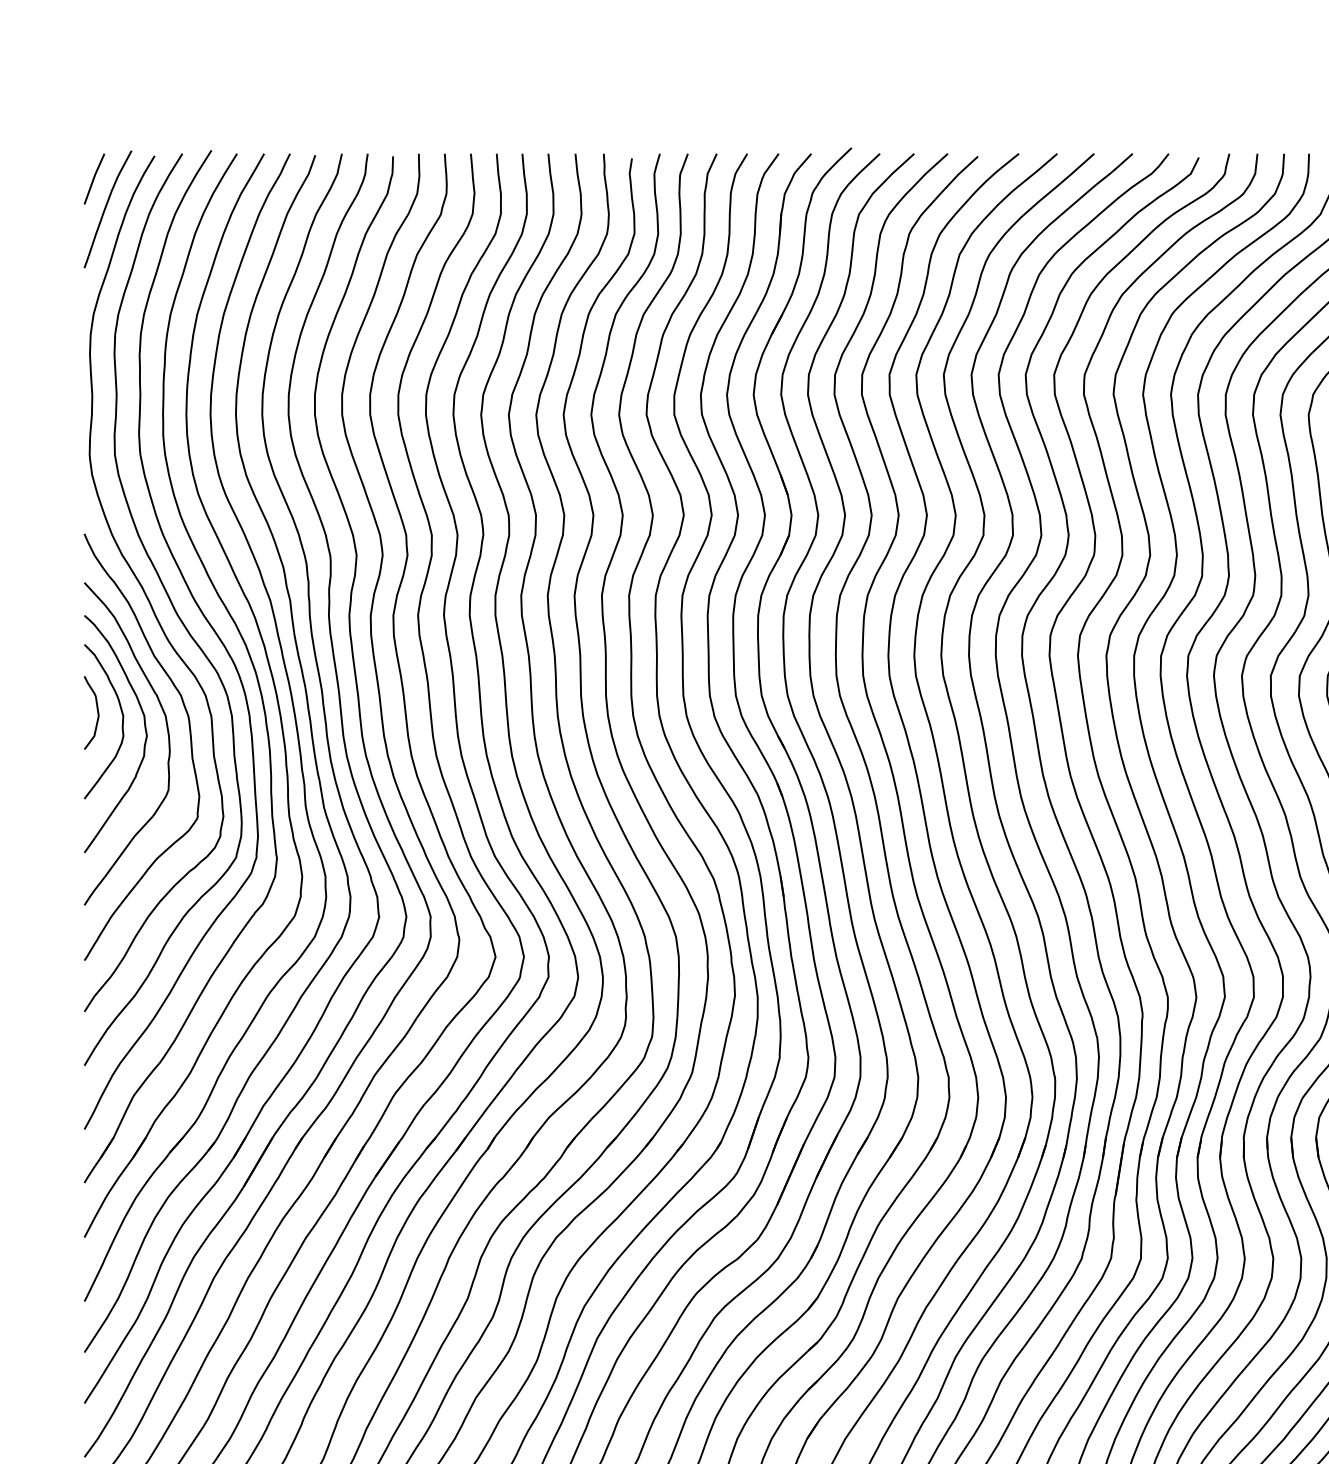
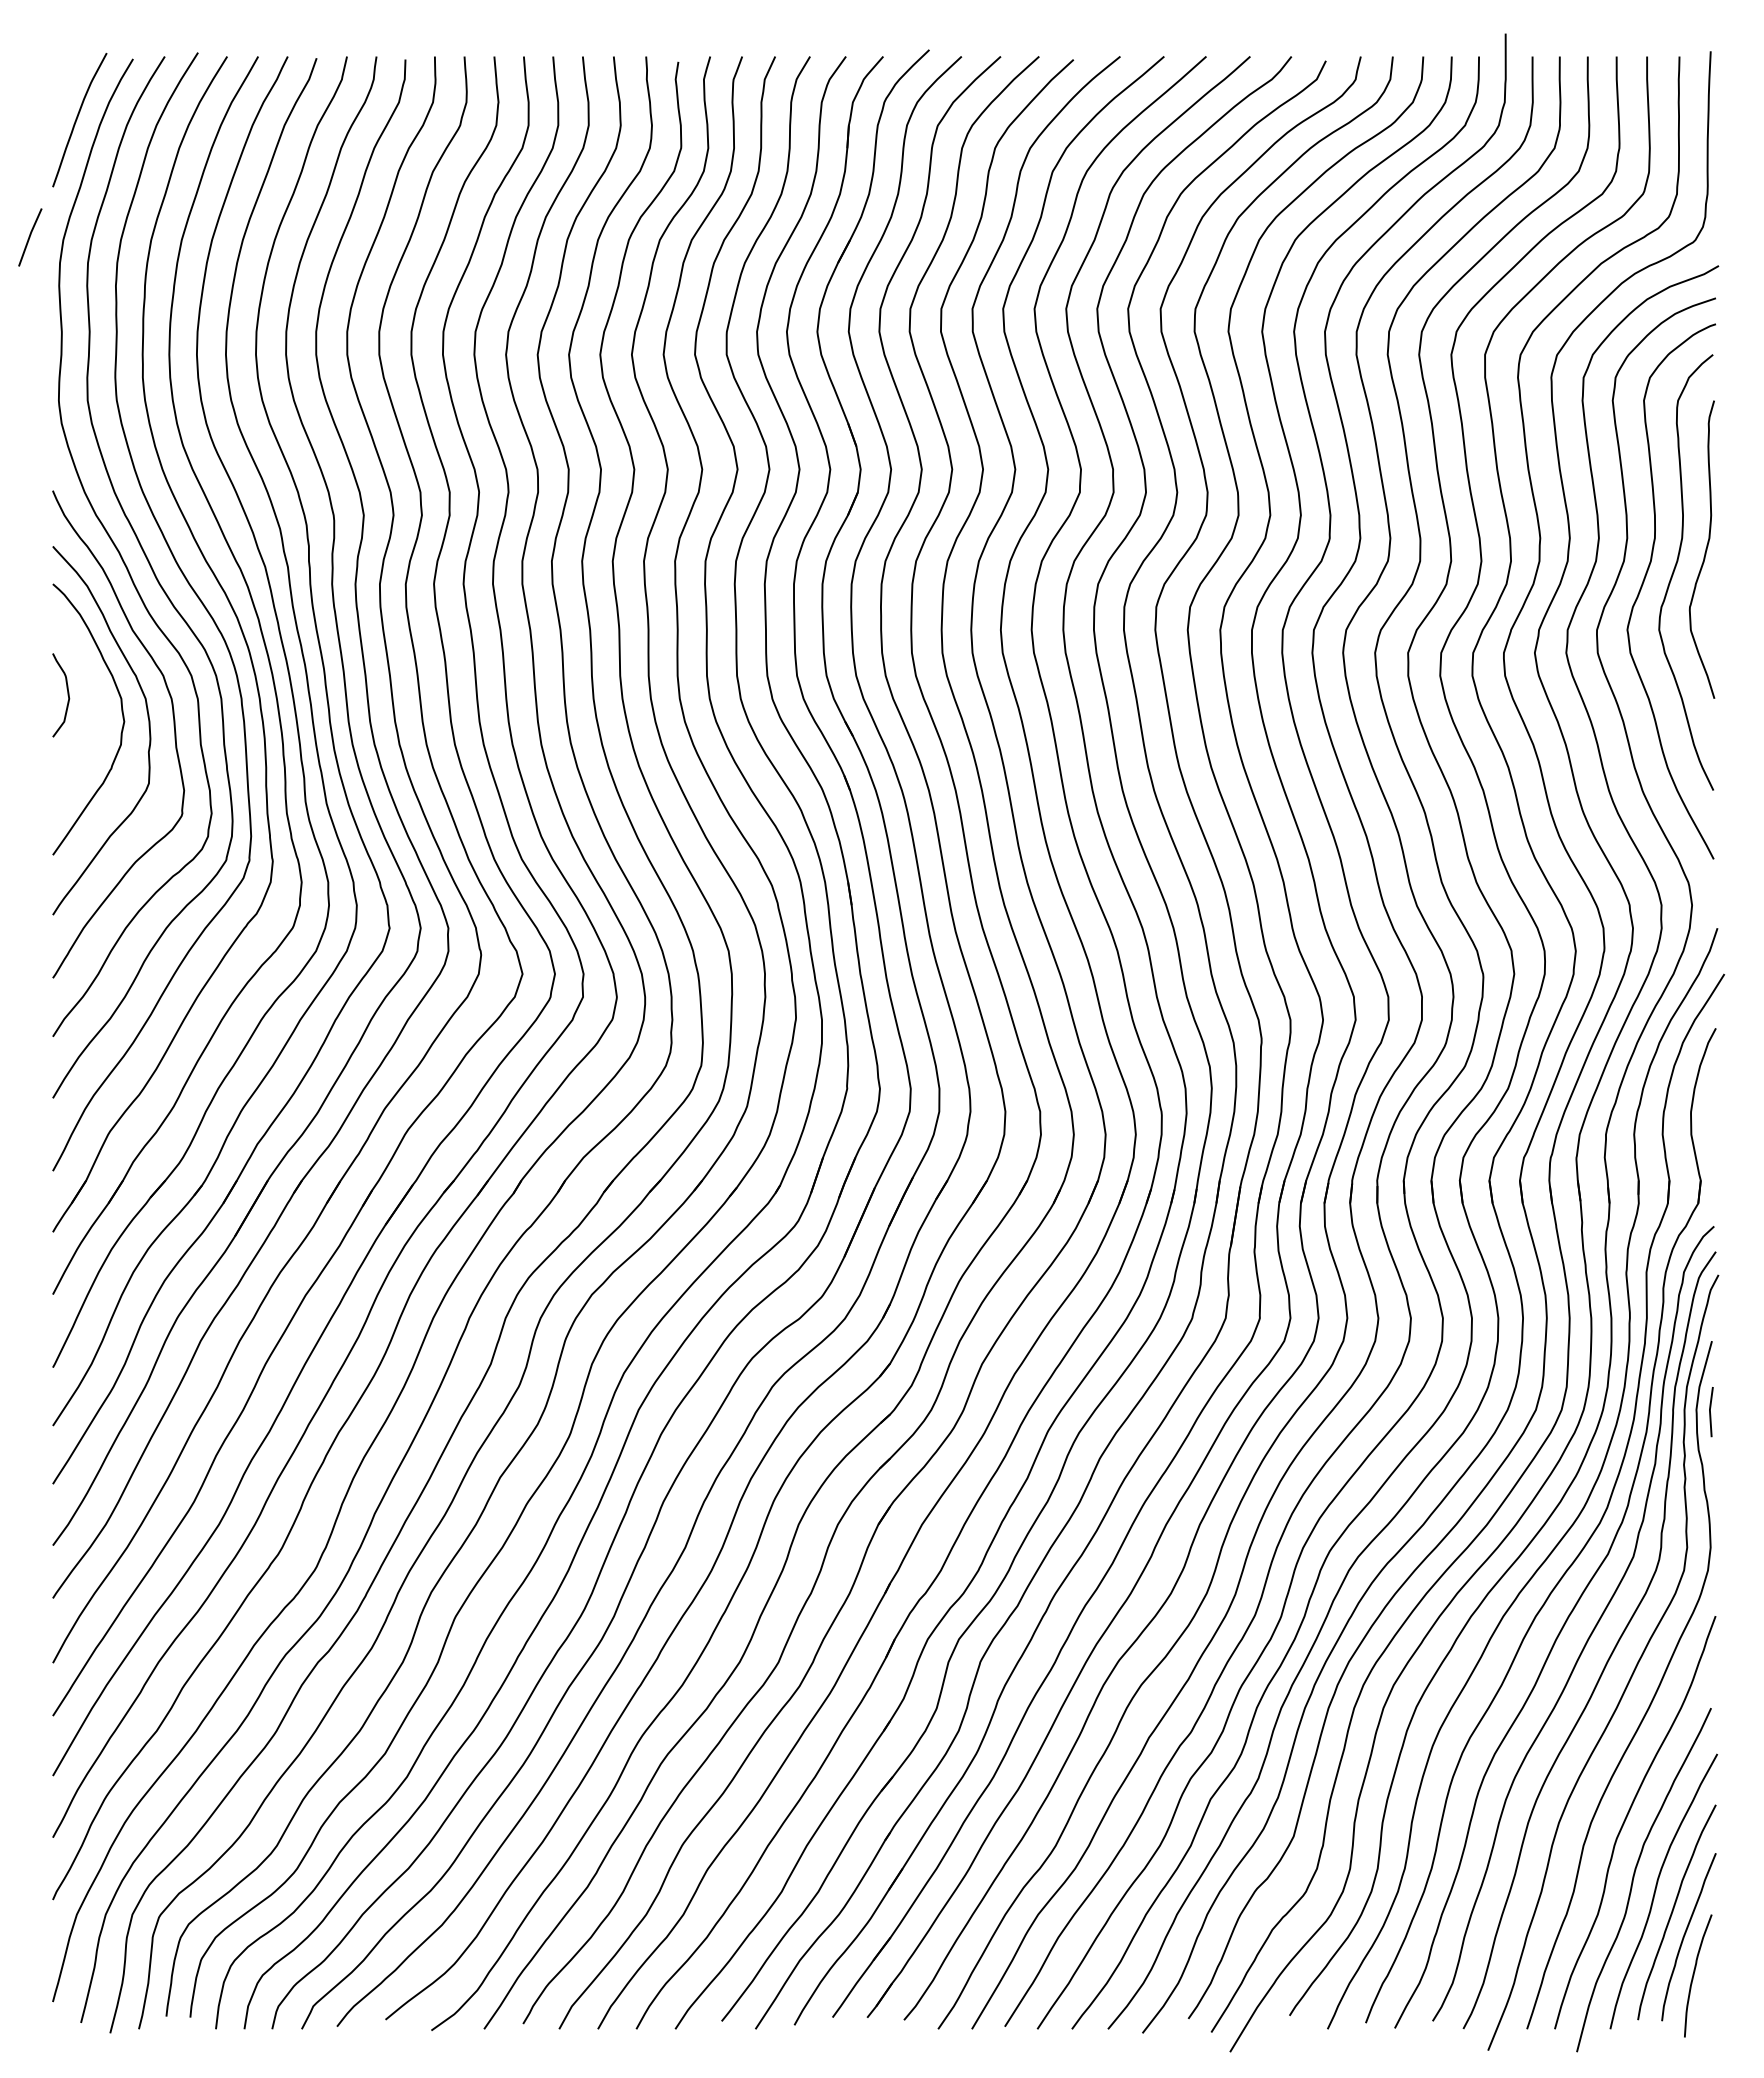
line: (94, 179) -> (30, 237), moved
curve: (121, 723) -> (95, 707), removed

